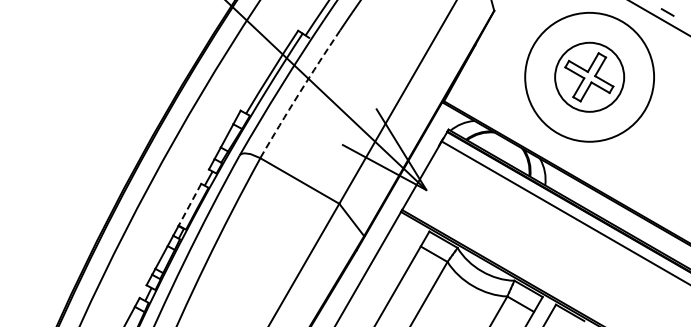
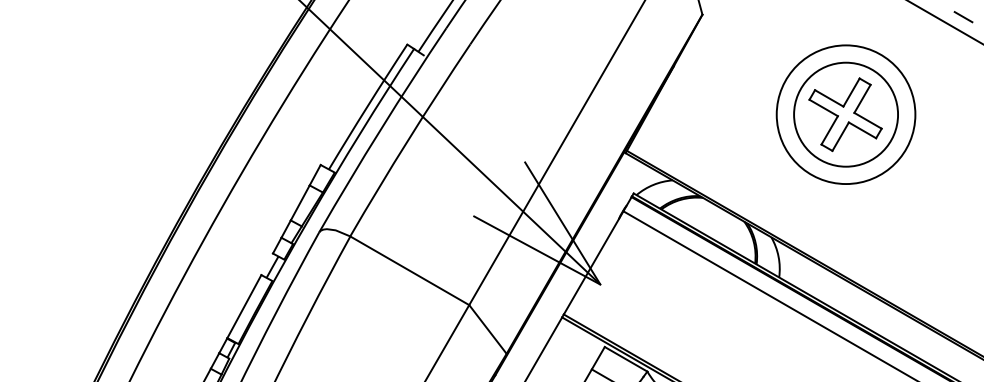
circle: (589, 77) -> (845, 114), size x0.71
arc: (299, 93) -> (409, 139), dashed -> solid
line: (189, 204) -> (243, 306), dashed -> solid

